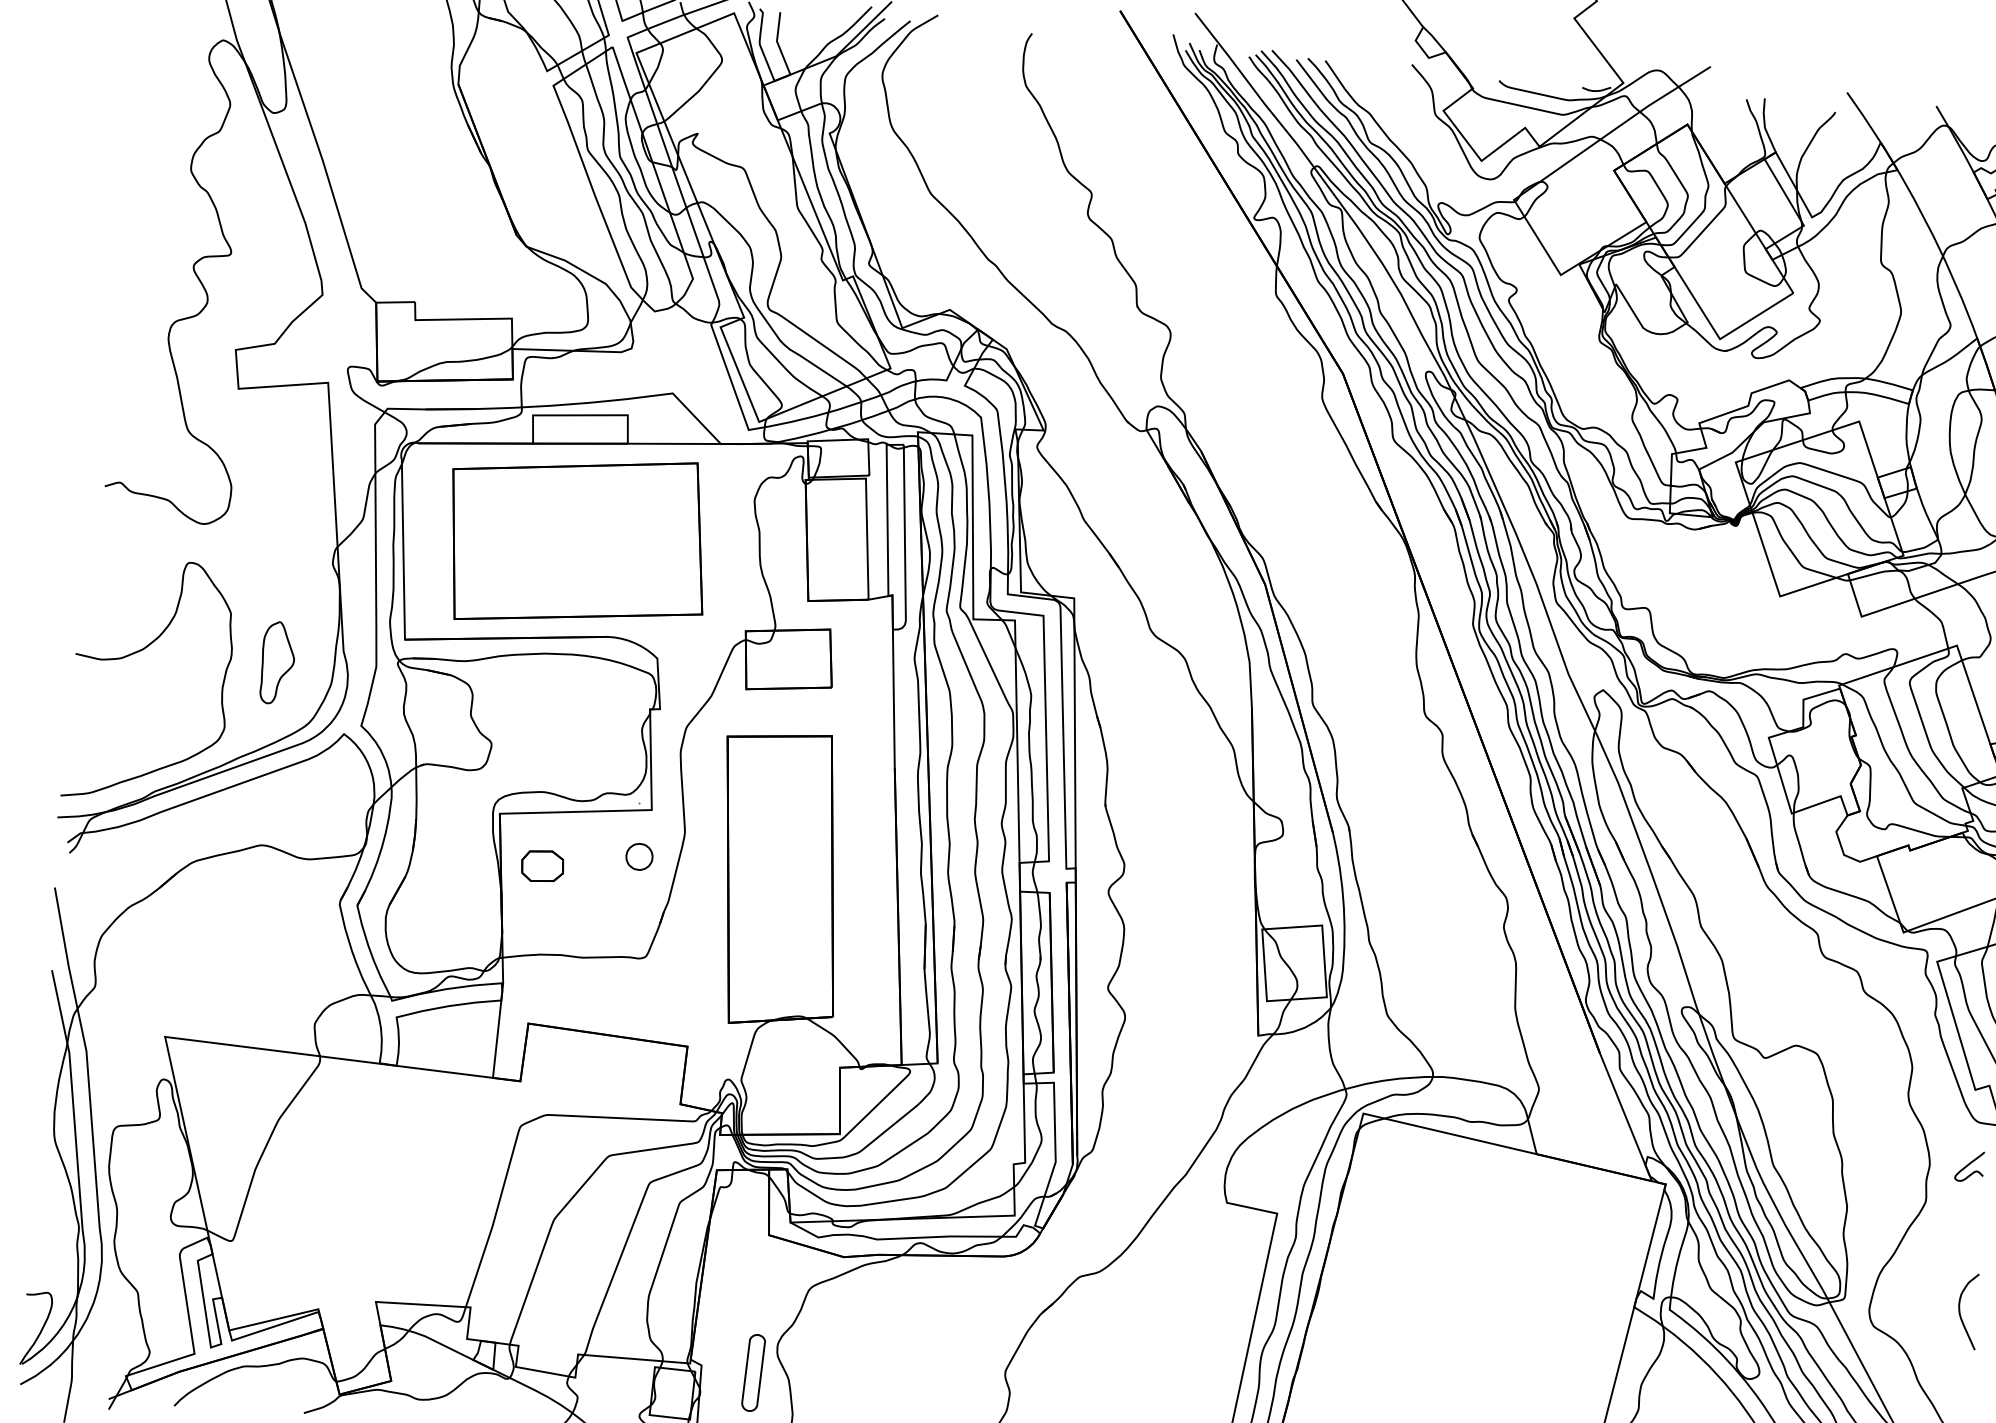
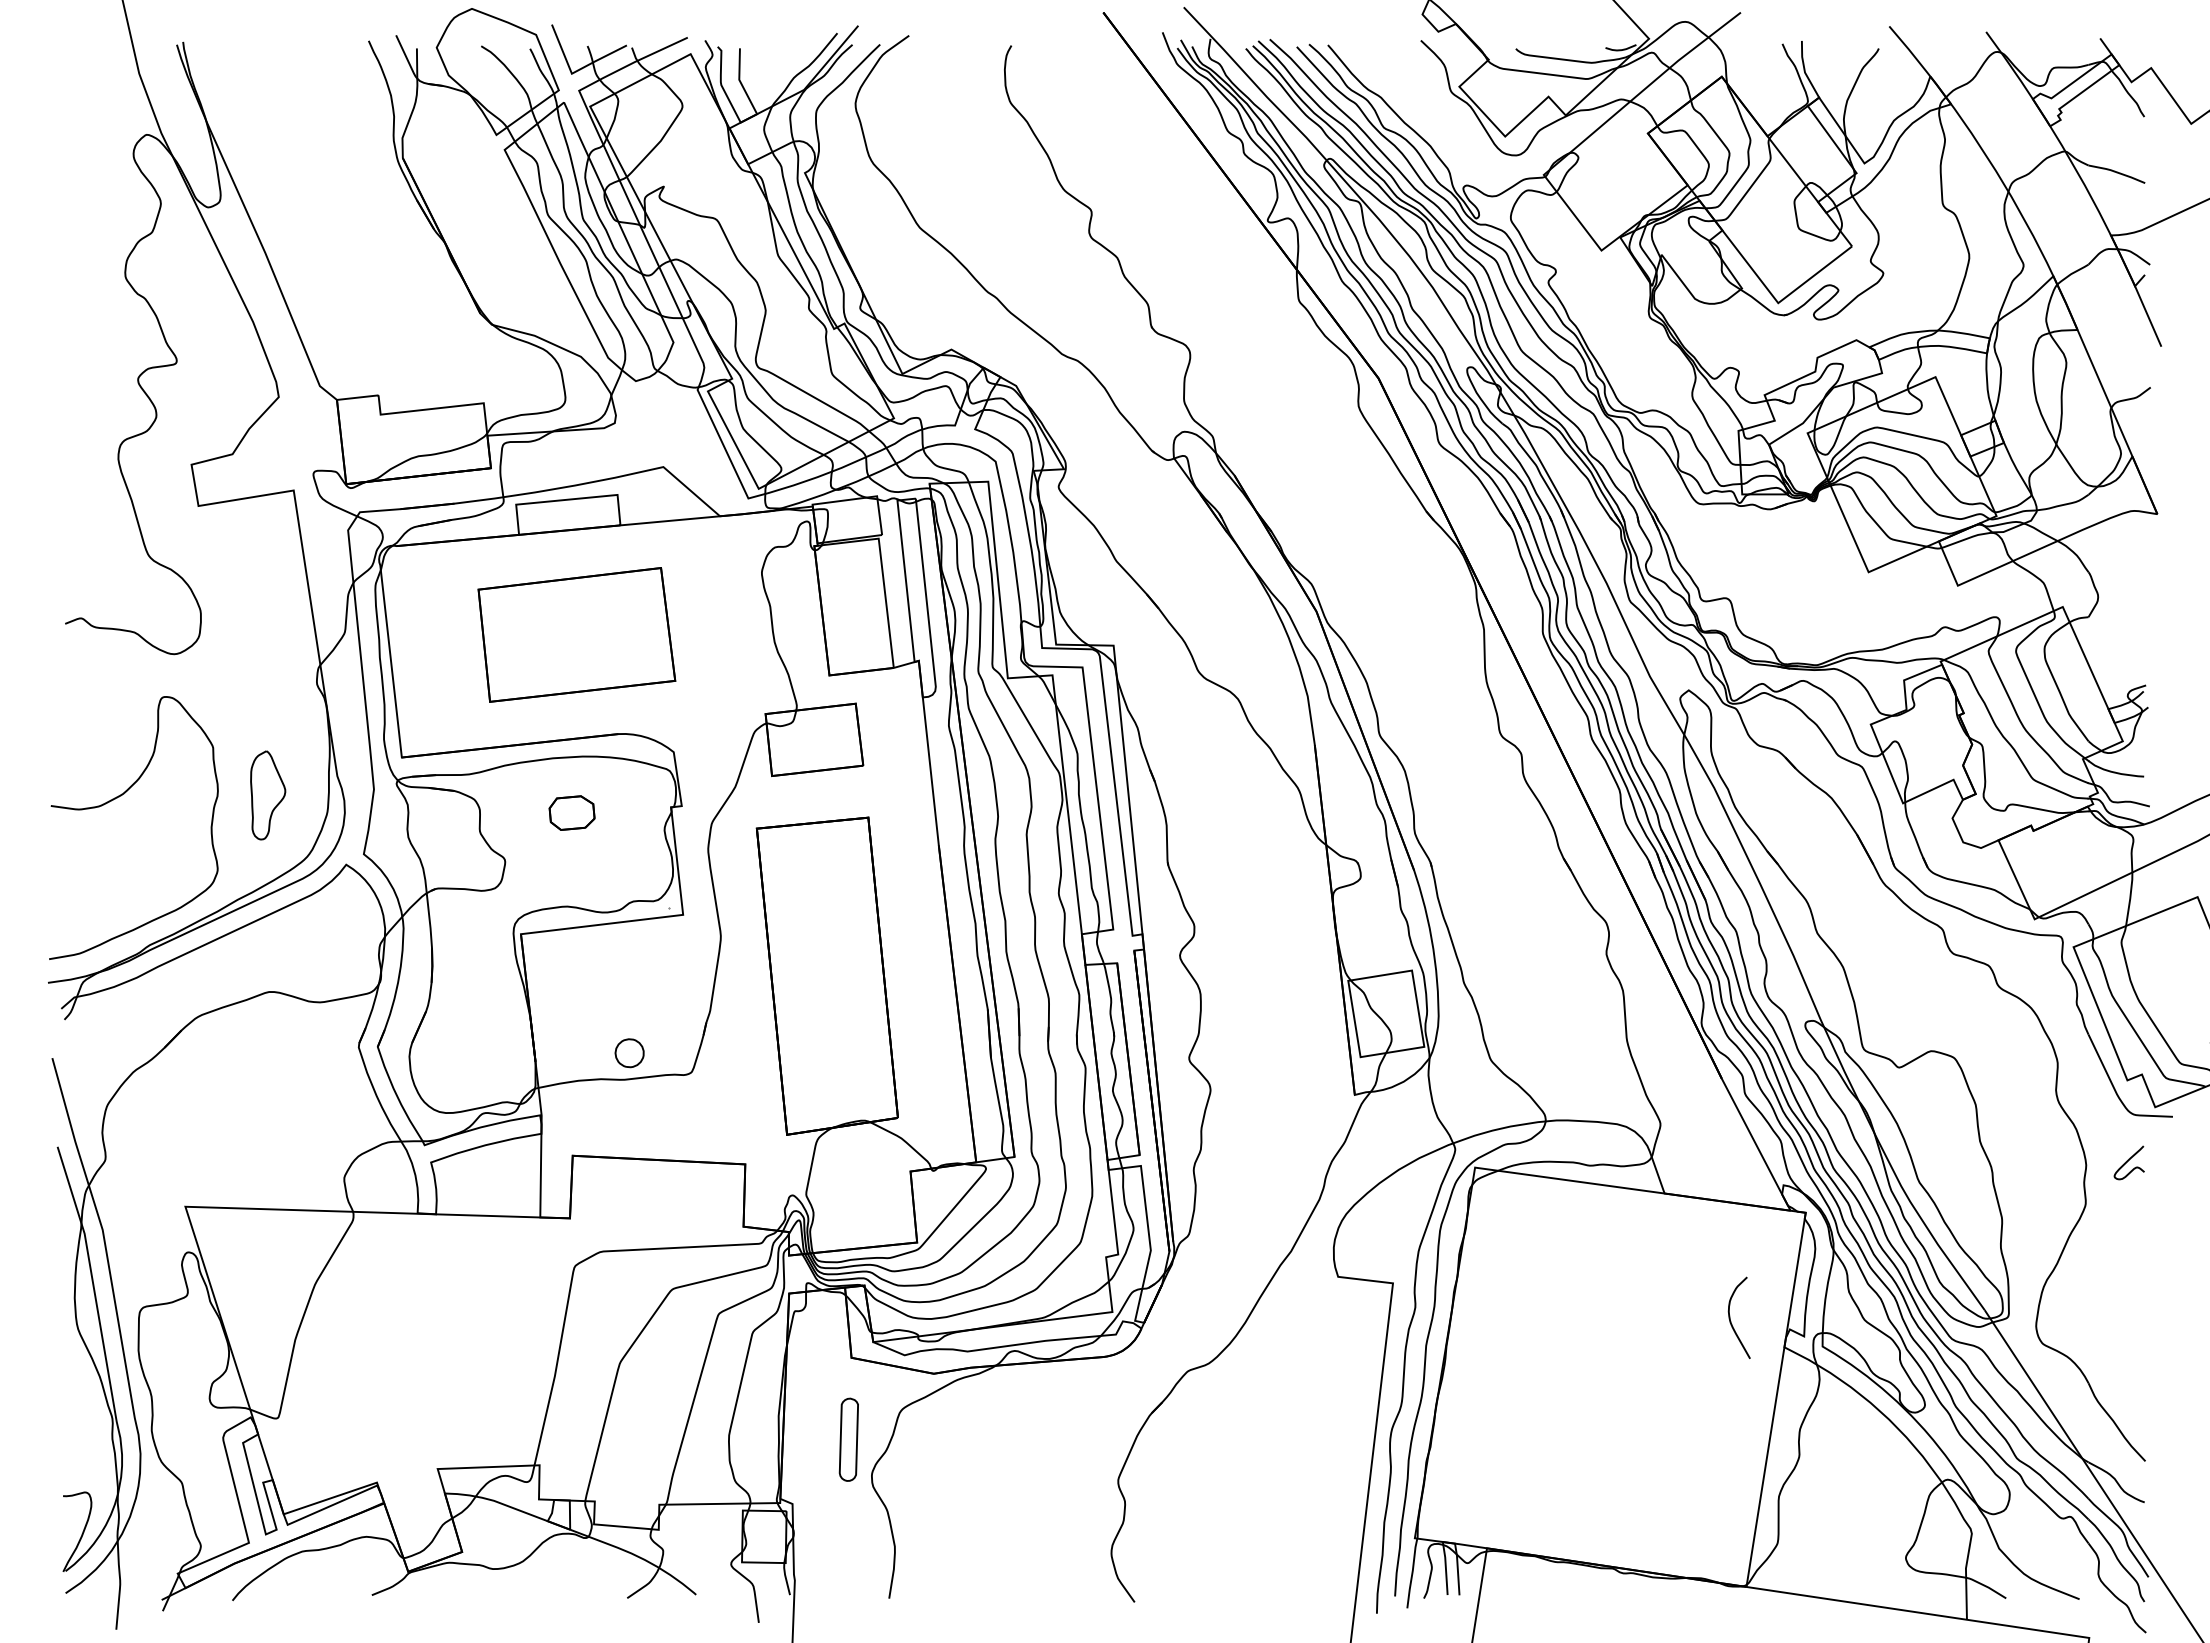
part: (577, 540) -> (576, 634), size x0.7
part: (639, 857) -> (629, 1053), moved
part: (542, 865) -> (571, 812), moved
curve: (1960, 1310) -> (1730, 1317), moved
part: (753, 1372) -> (848, 1439), moved

